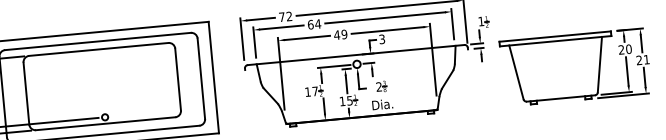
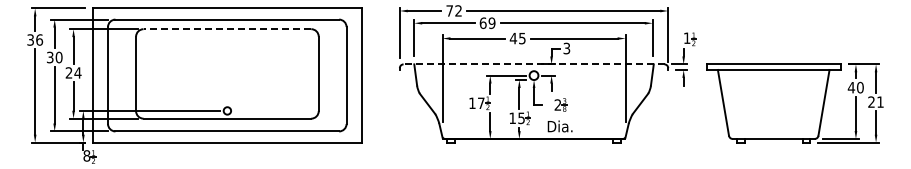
text: (317, 24) -> (491, 23), 64 -> 69
text: (343, 33) -> (521, 37), 49 -> 45
line: (98, 49) -> (227, 29), solid -> dashed
text: (621, 49) -> (851, 87), 20 -> 40
line: (355, 55) -> (533, 64), solid -> dashed

